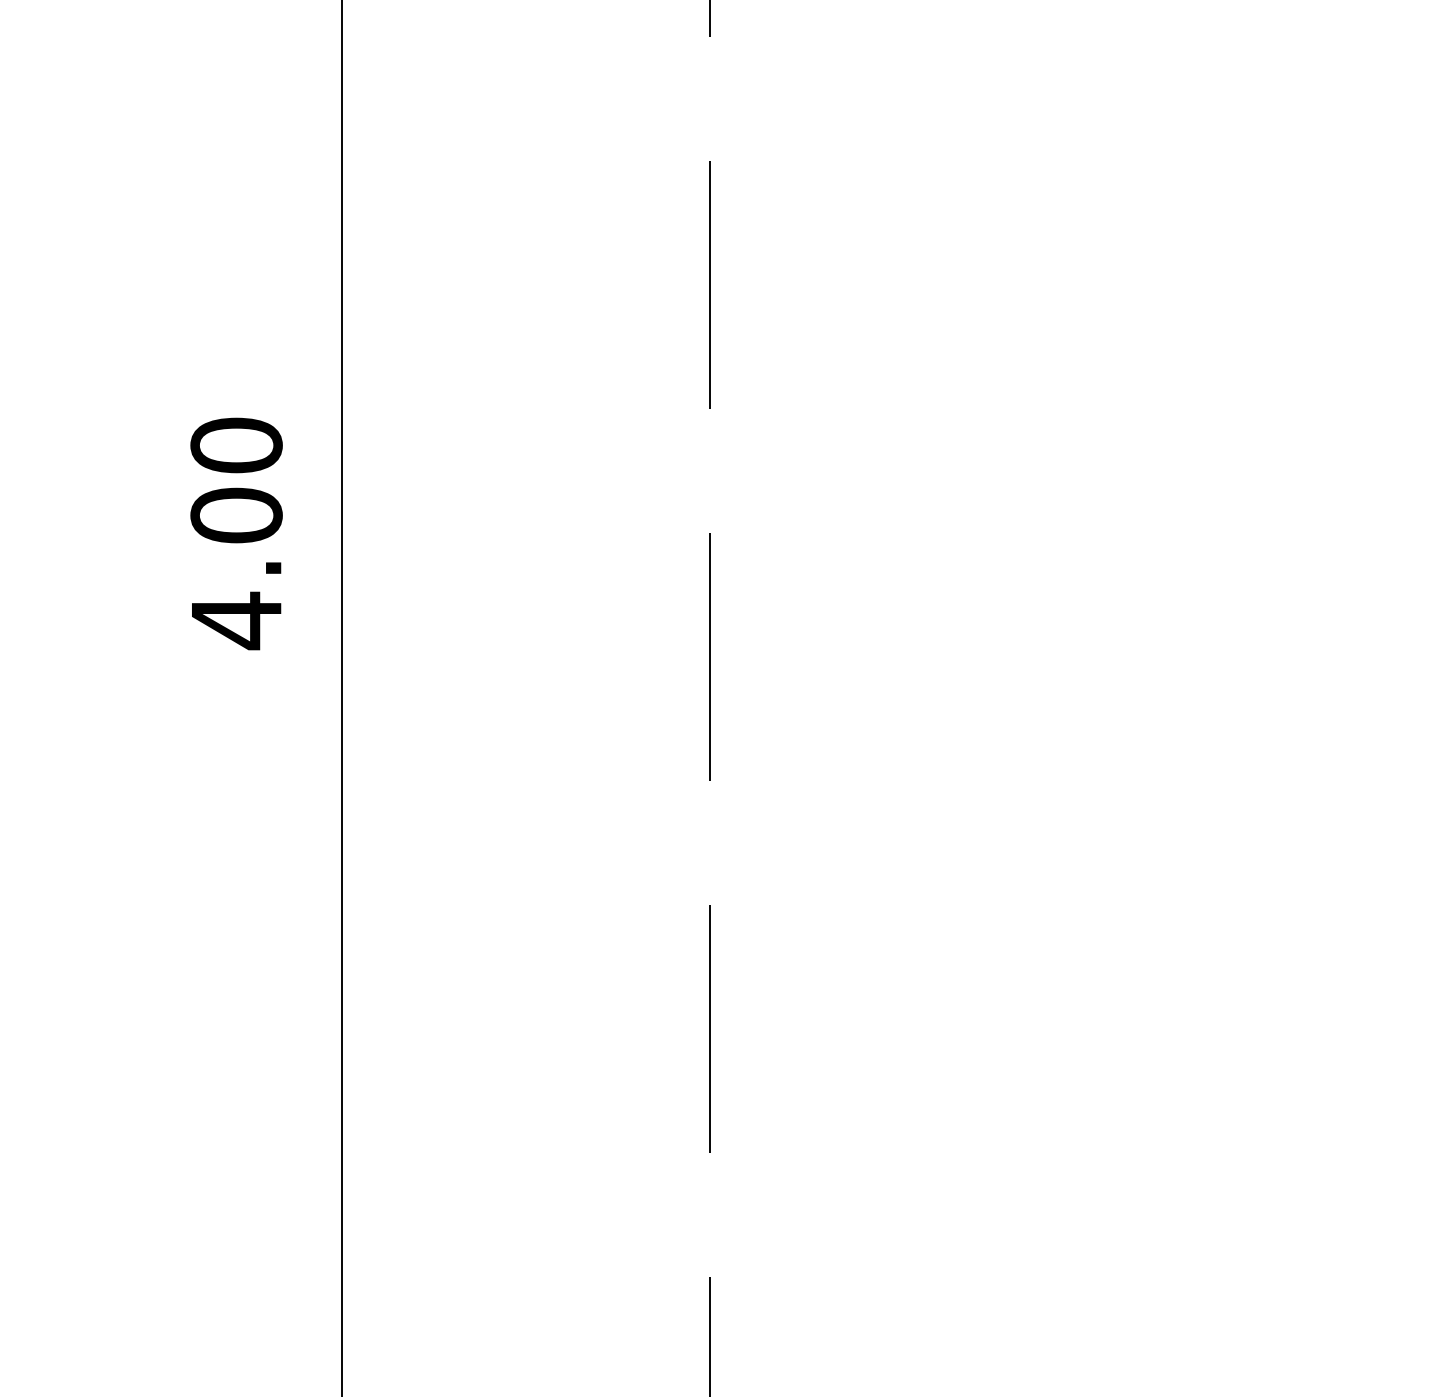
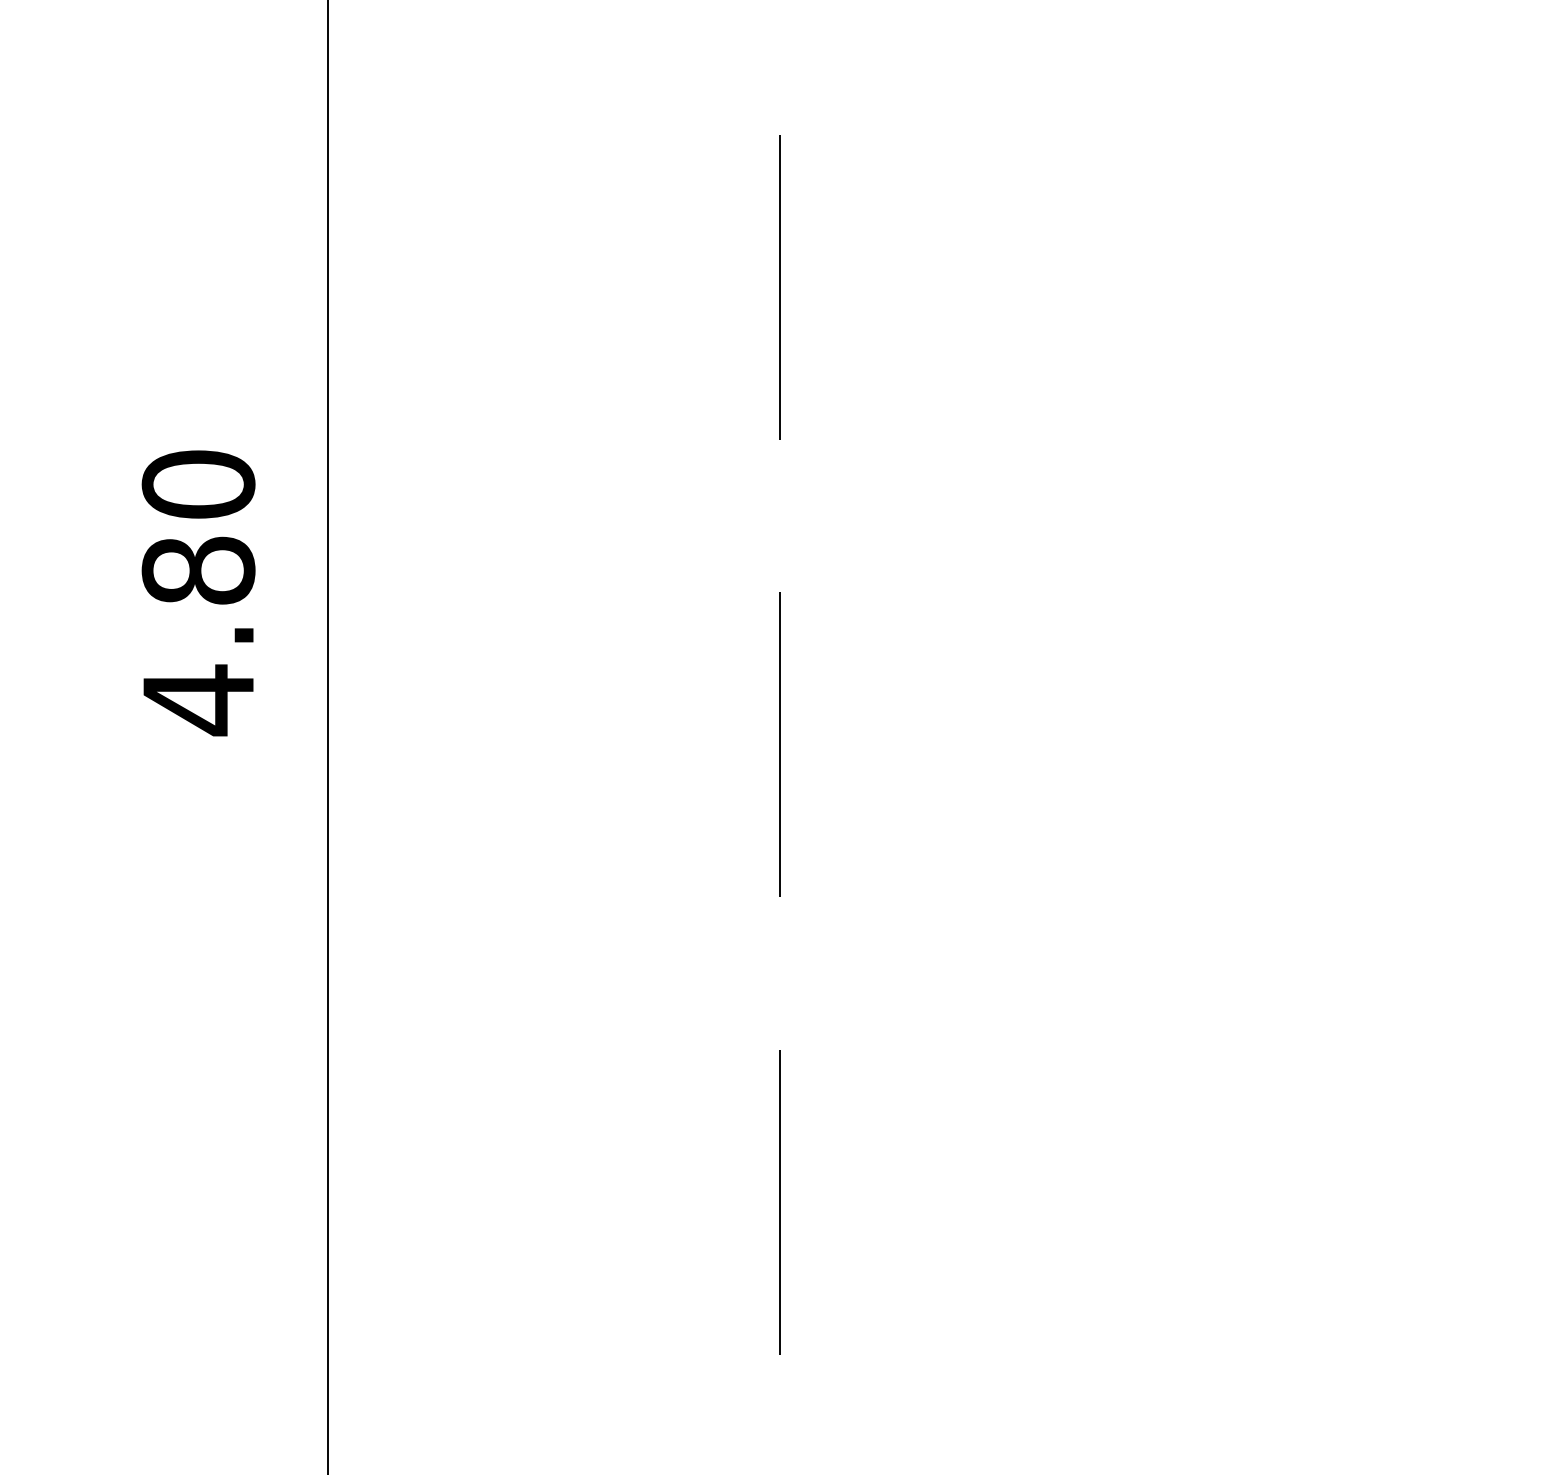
text: (236, 515) -> (198, 570), 4.00 -> 4.80

